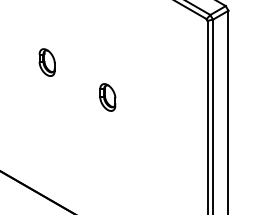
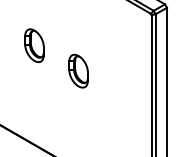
part: (46, 62) -> (33, 45), size x1.67
part: (107, 97) -> (78, 71), size x1.67

